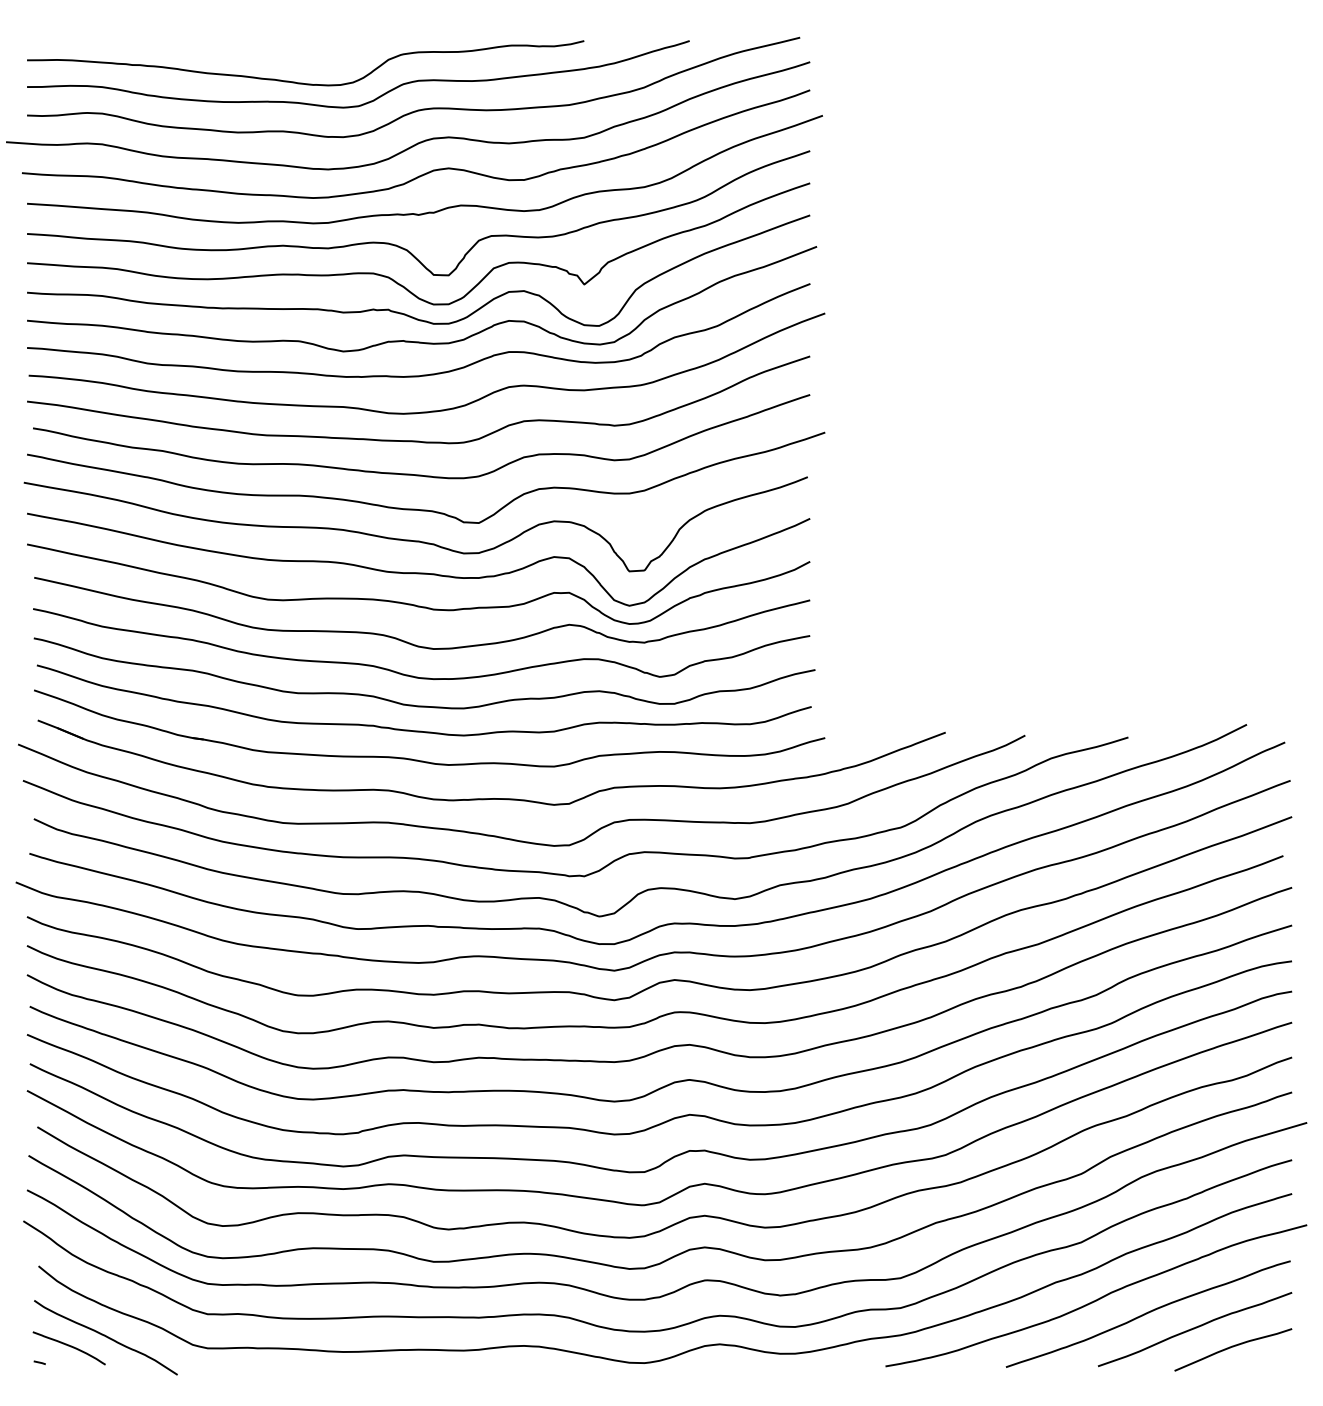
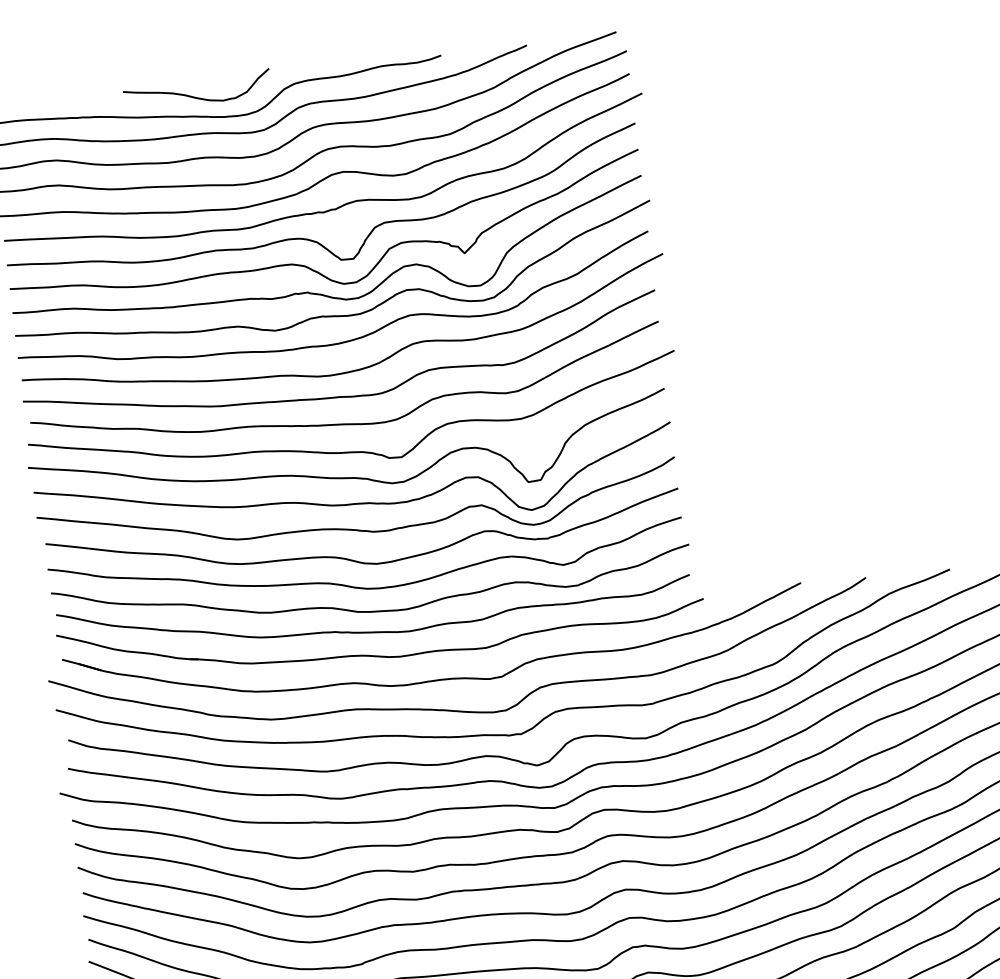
curve: (280, 56) -> (195, 97), added

